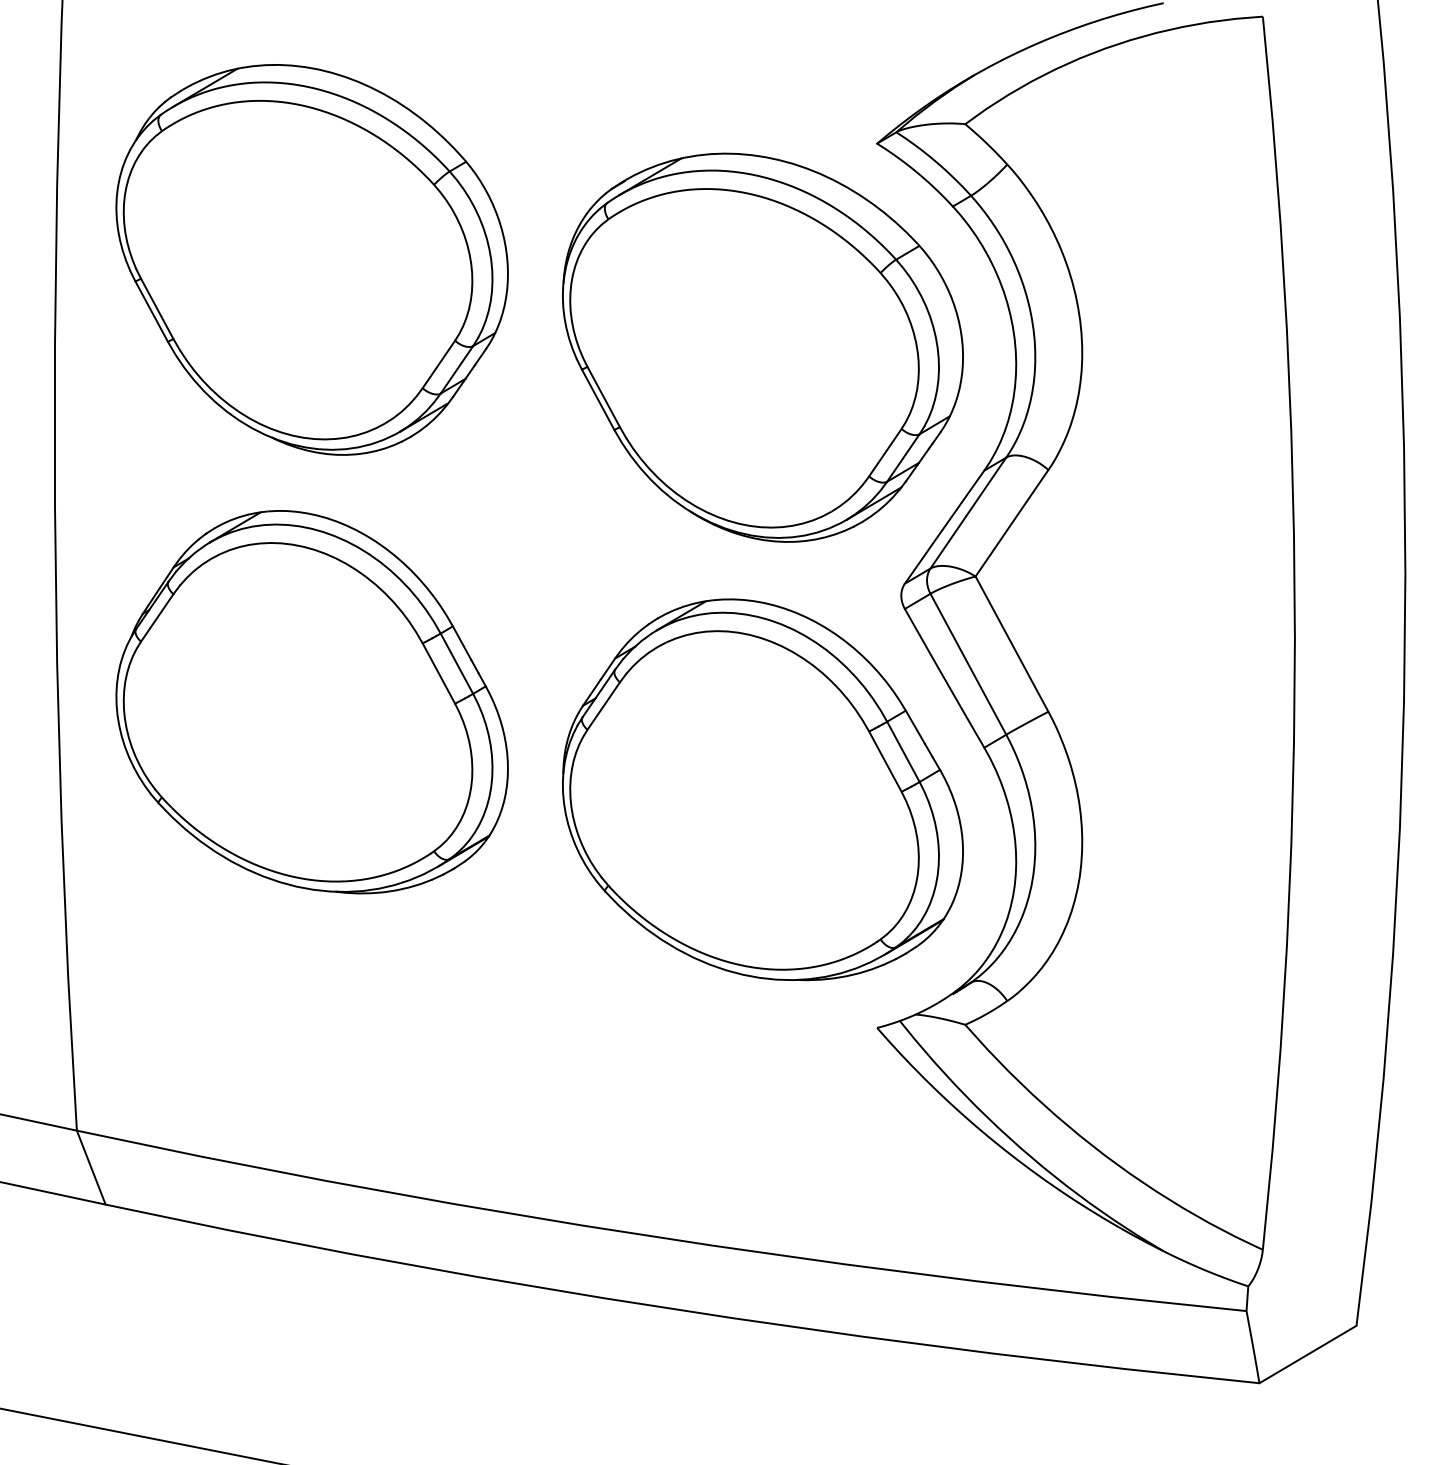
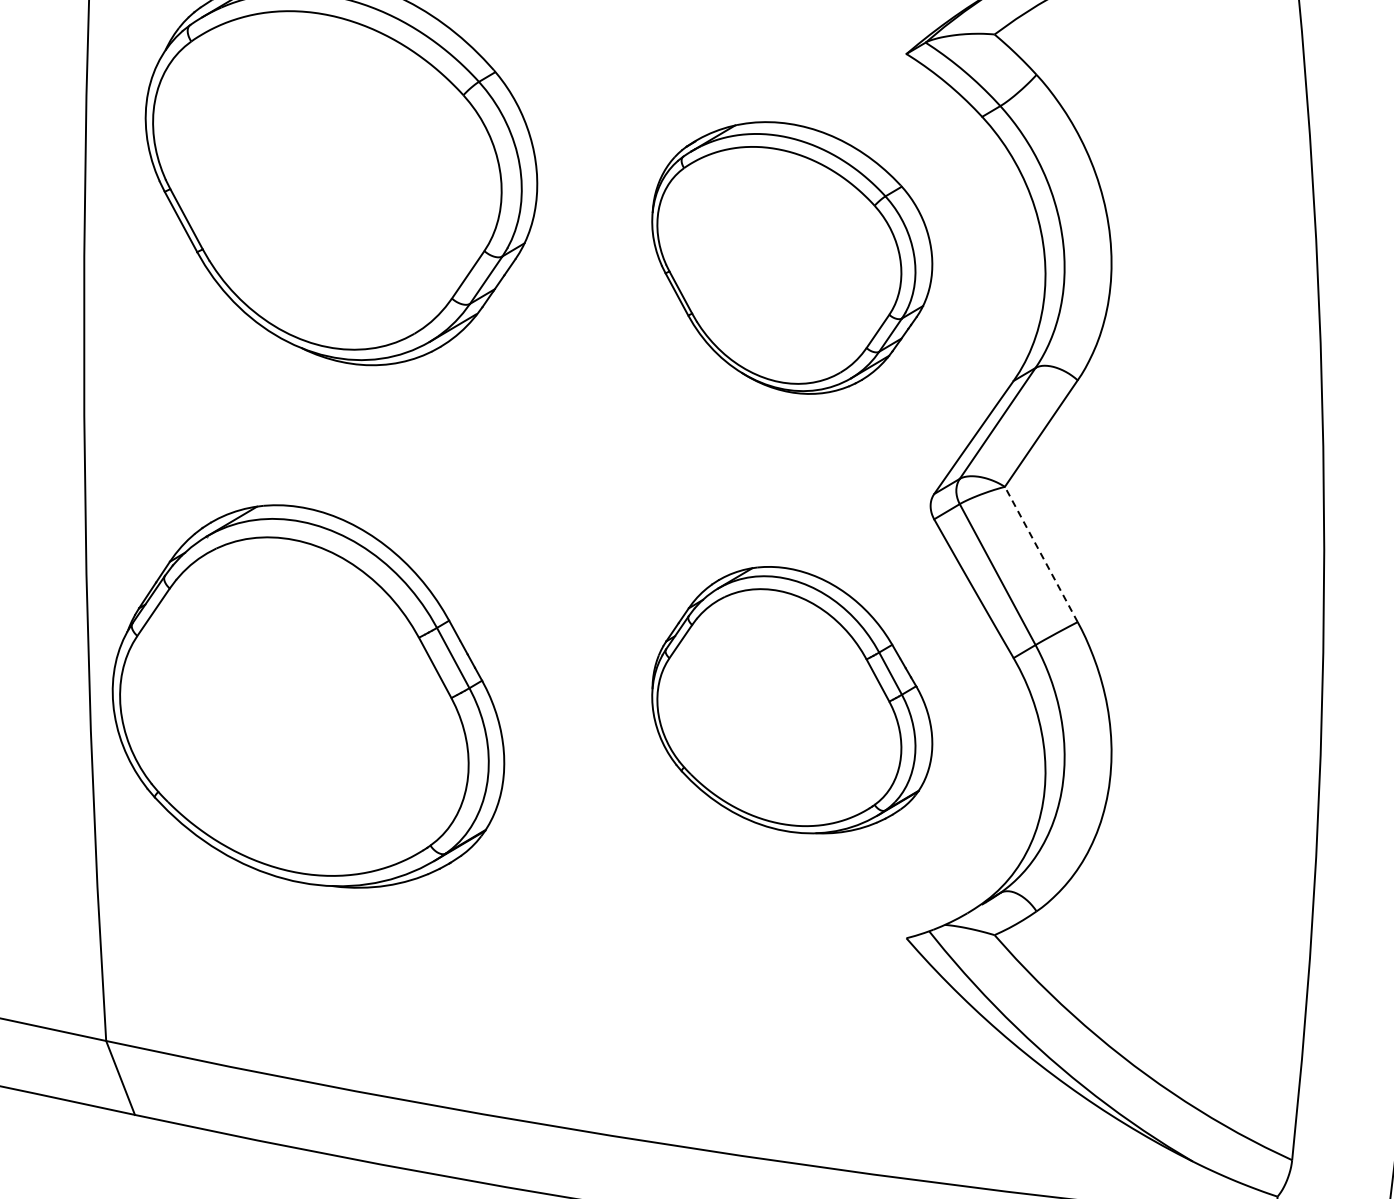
part: (762, 347) -> (791, 257), size x0.7
line: (1012, 644) -> (1041, 554), solid -> dashed
part: (311, 702) -> (307, 696), moved
part: (762, 789) -> (791, 699), size x0.7

